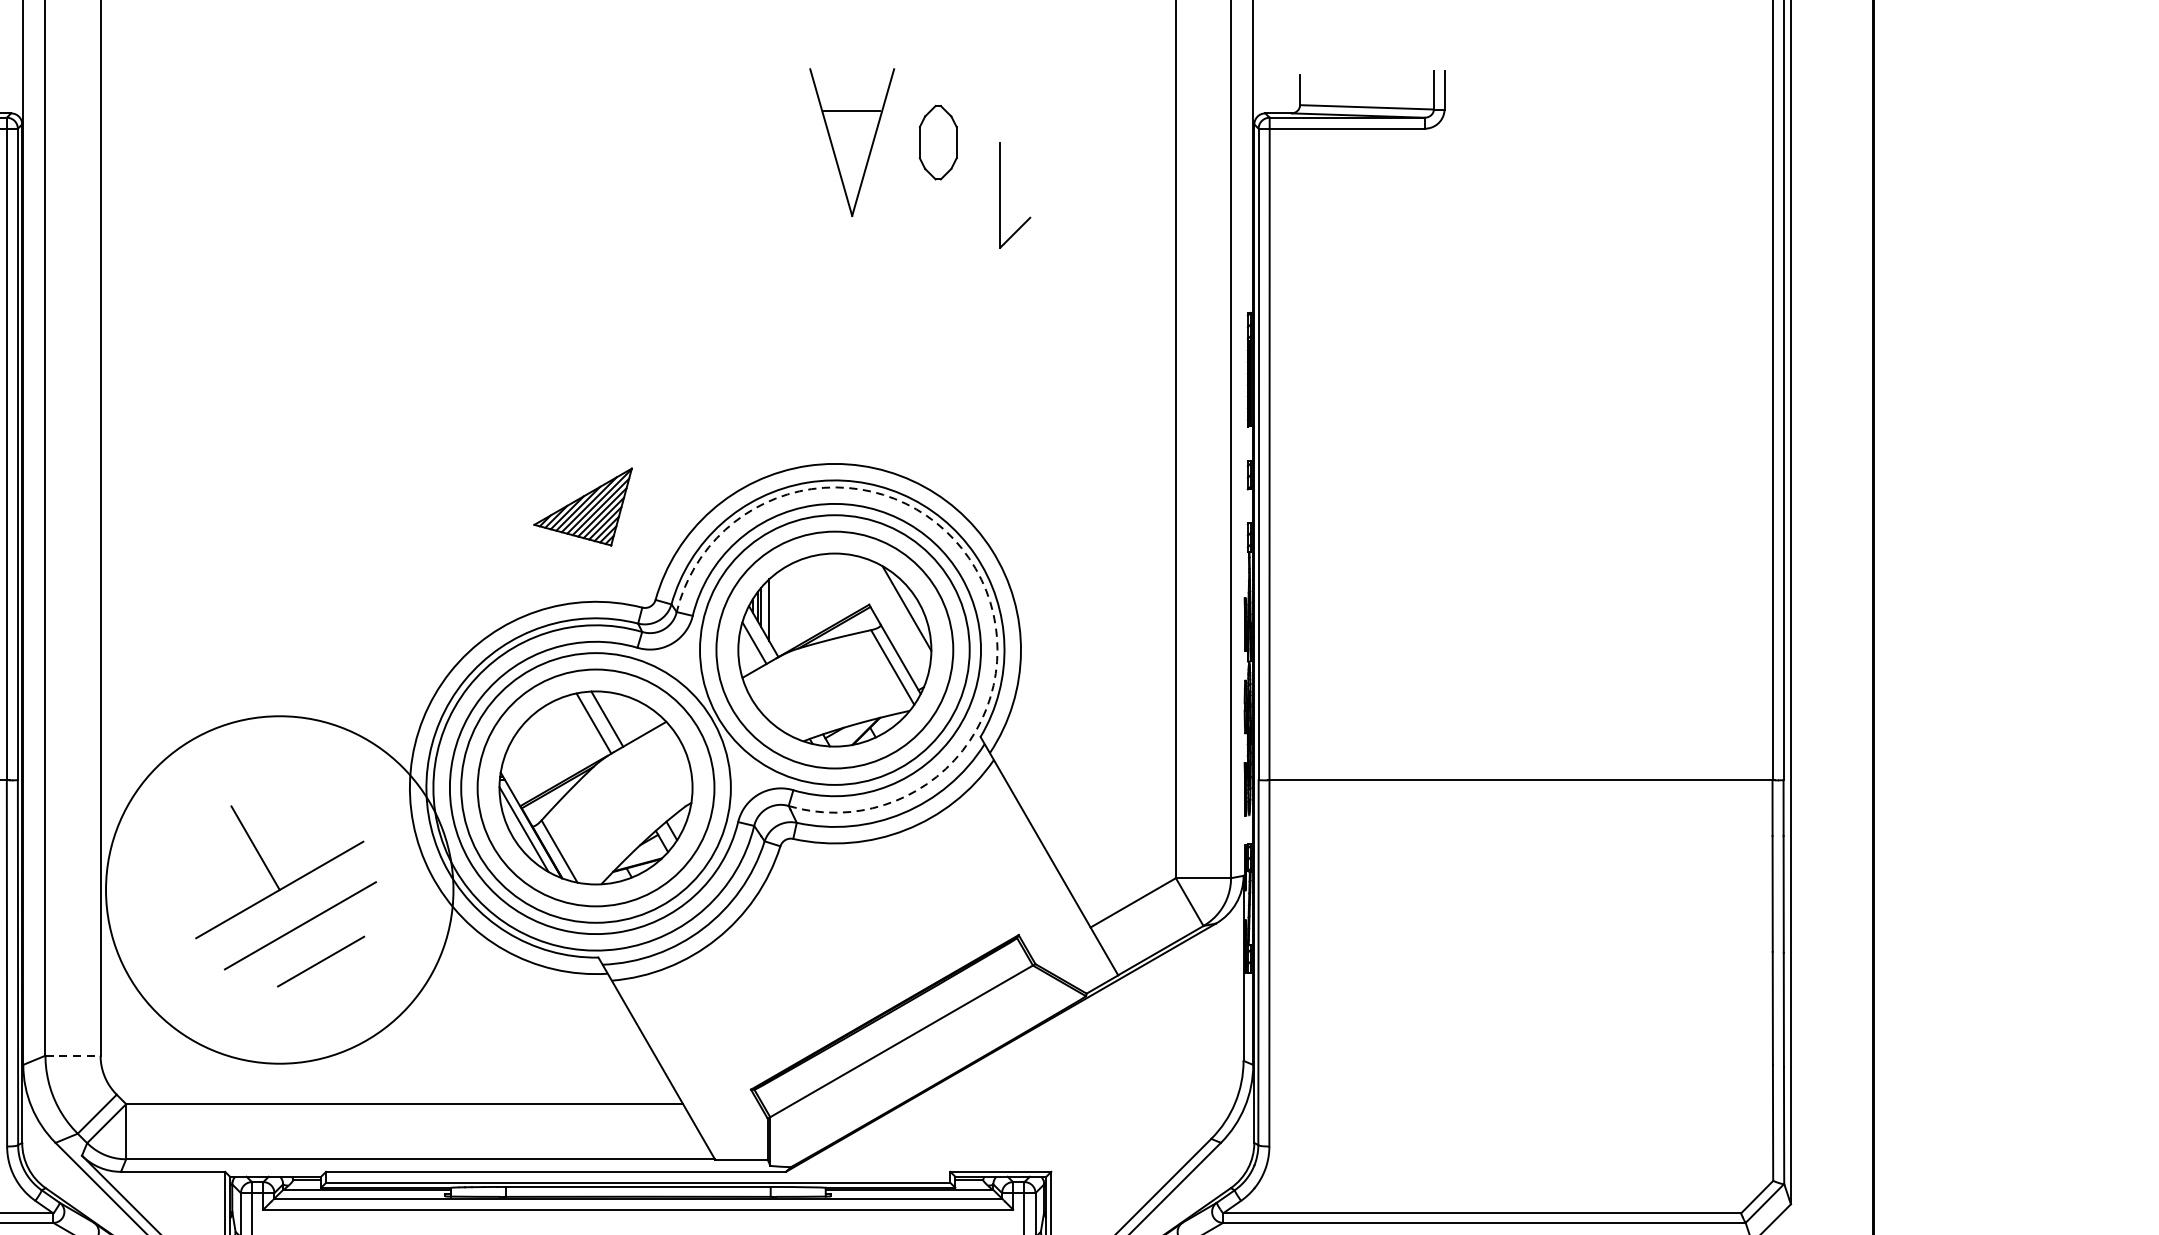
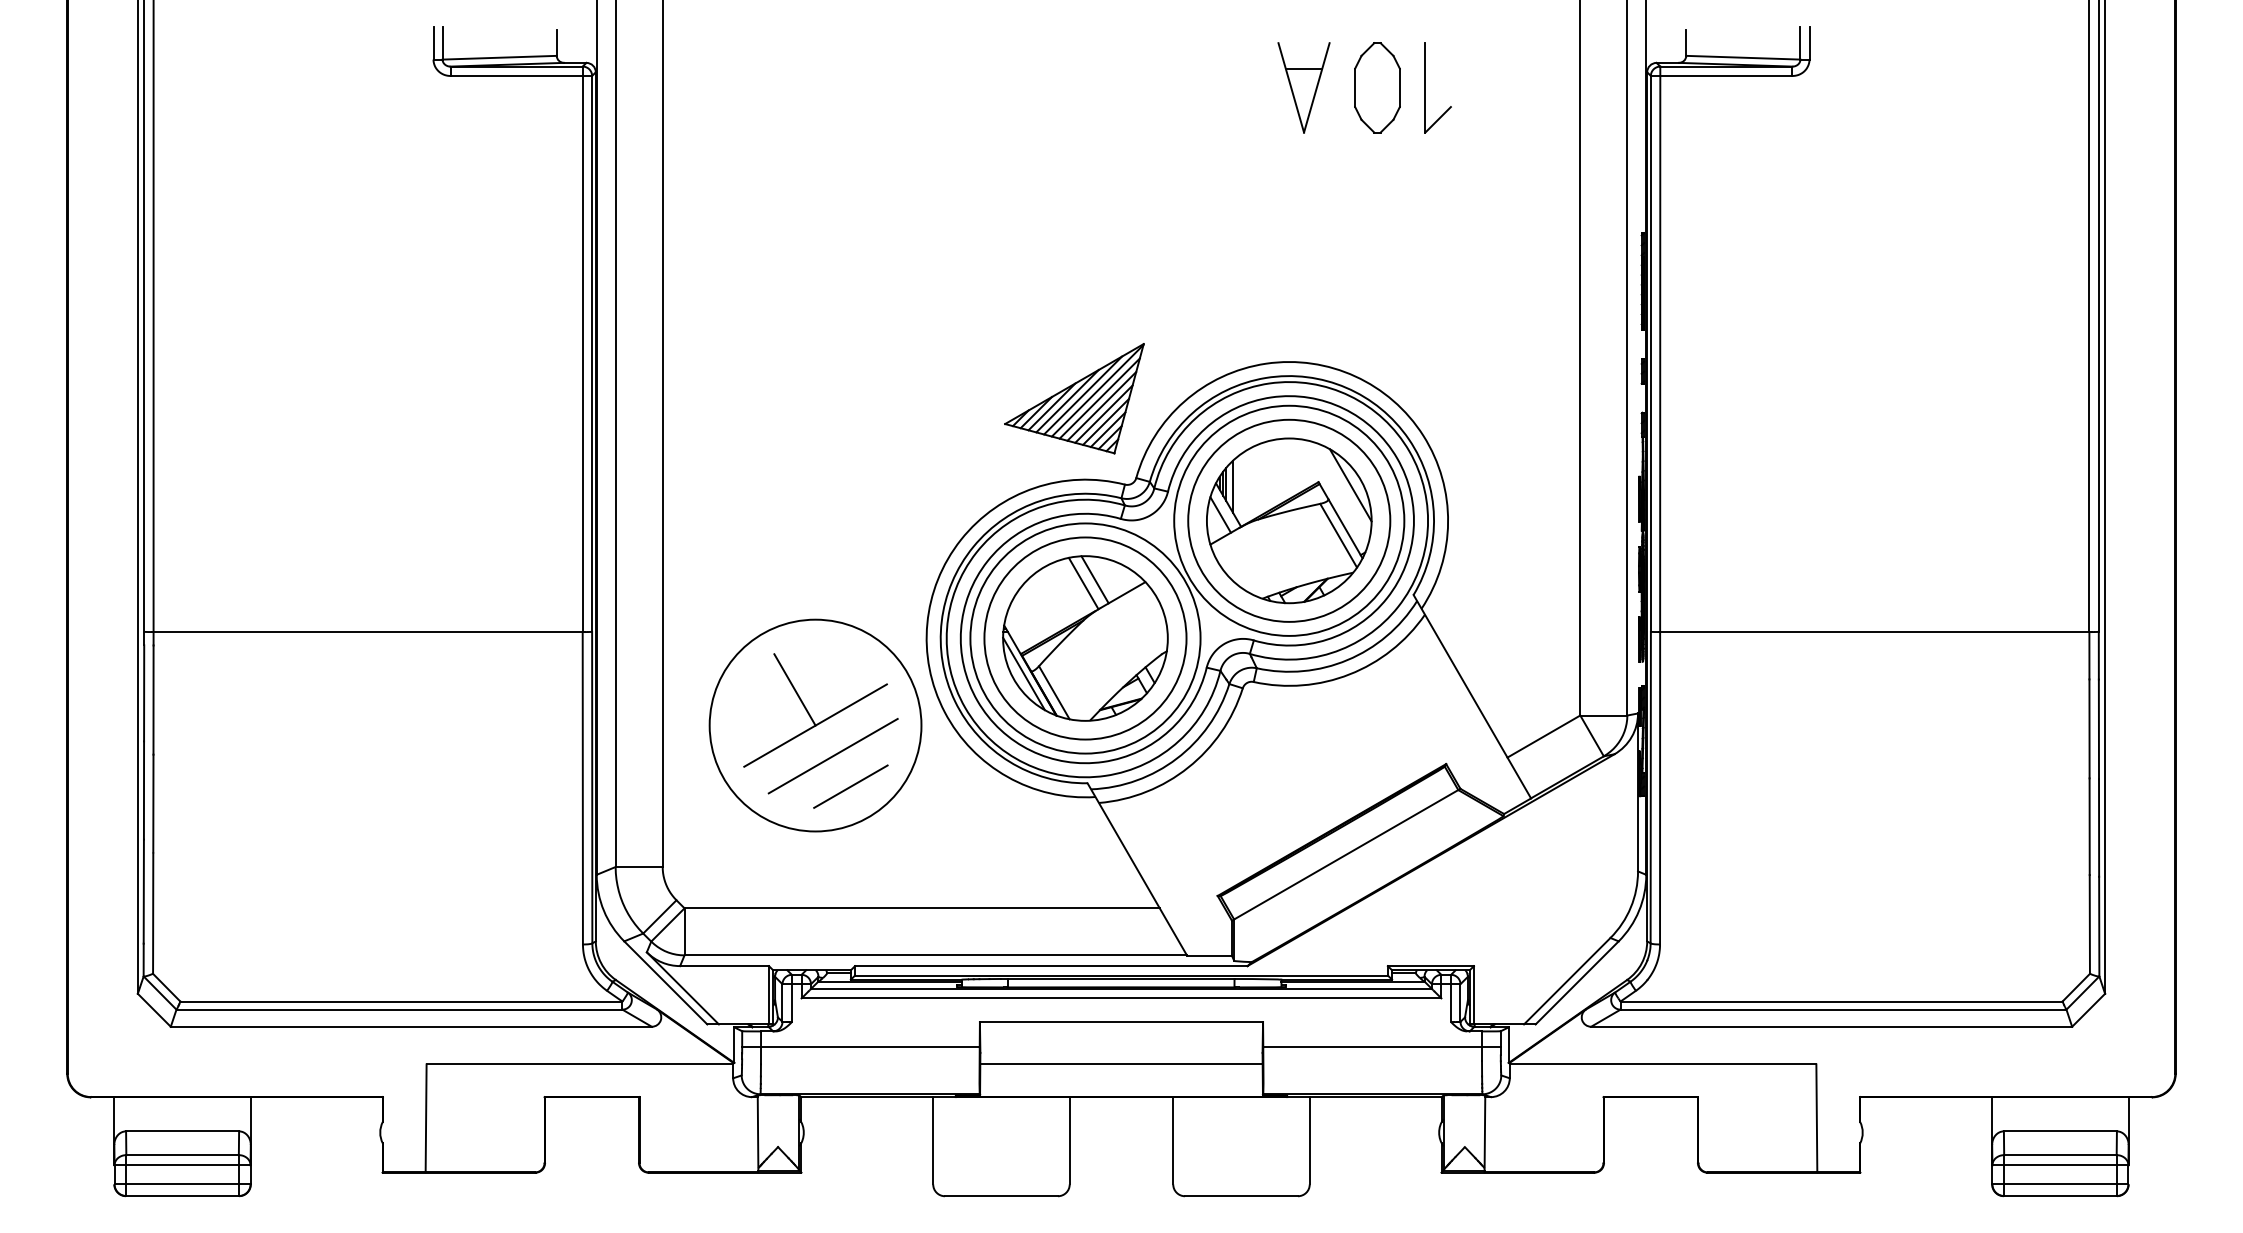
part: (851, 142) -> (1303, 87), size x0.71
part: (938, 142) -> (1377, 87), size x1.43
part: (1000, 194) -> (1425, 87), moved
part: (583, 506) -> (1074, 398), size x1.67
arc: (975, 568) -> (1409, 451), dashed -> solid
circle: (279, 889) -> (815, 725), size x0.71
line: (73, 1056) -> (639, 867), dashed -> solid

